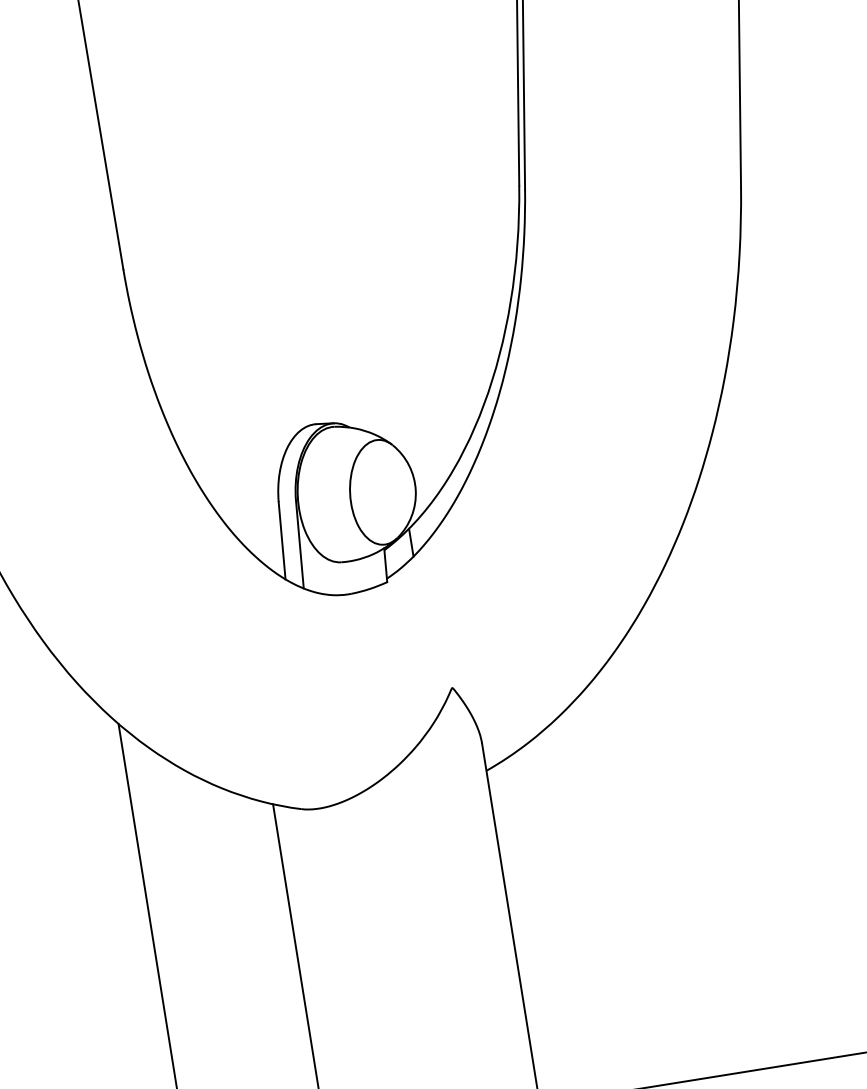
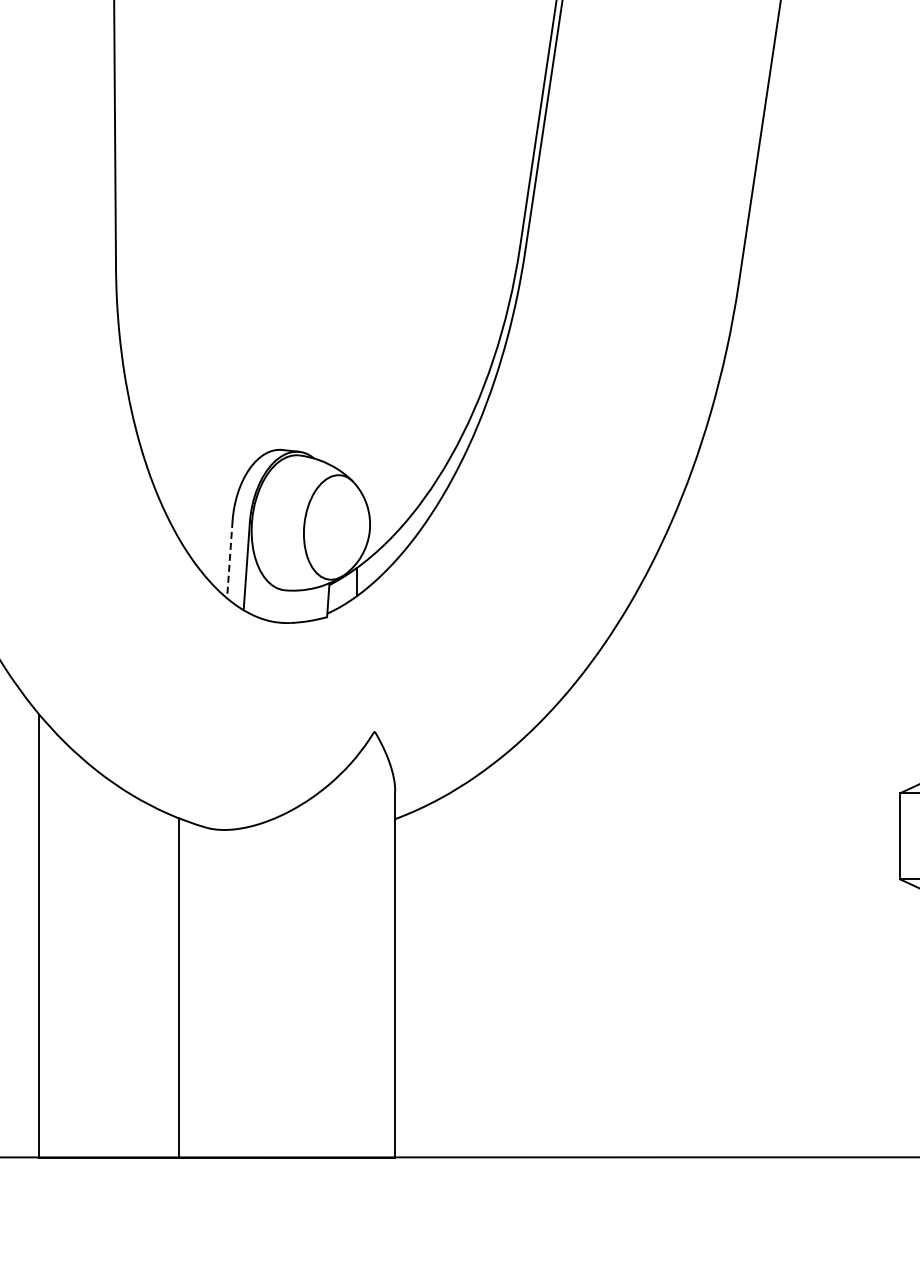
line: (281, 540) -> (229, 559), solid -> dashed

